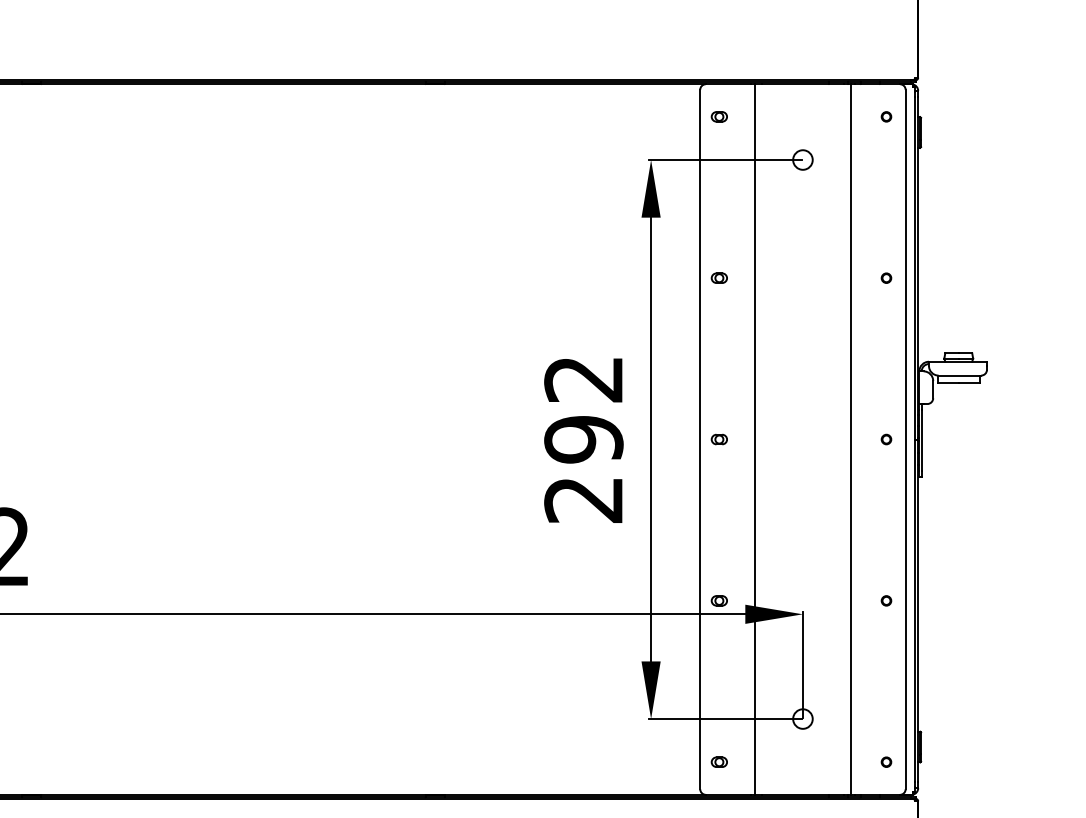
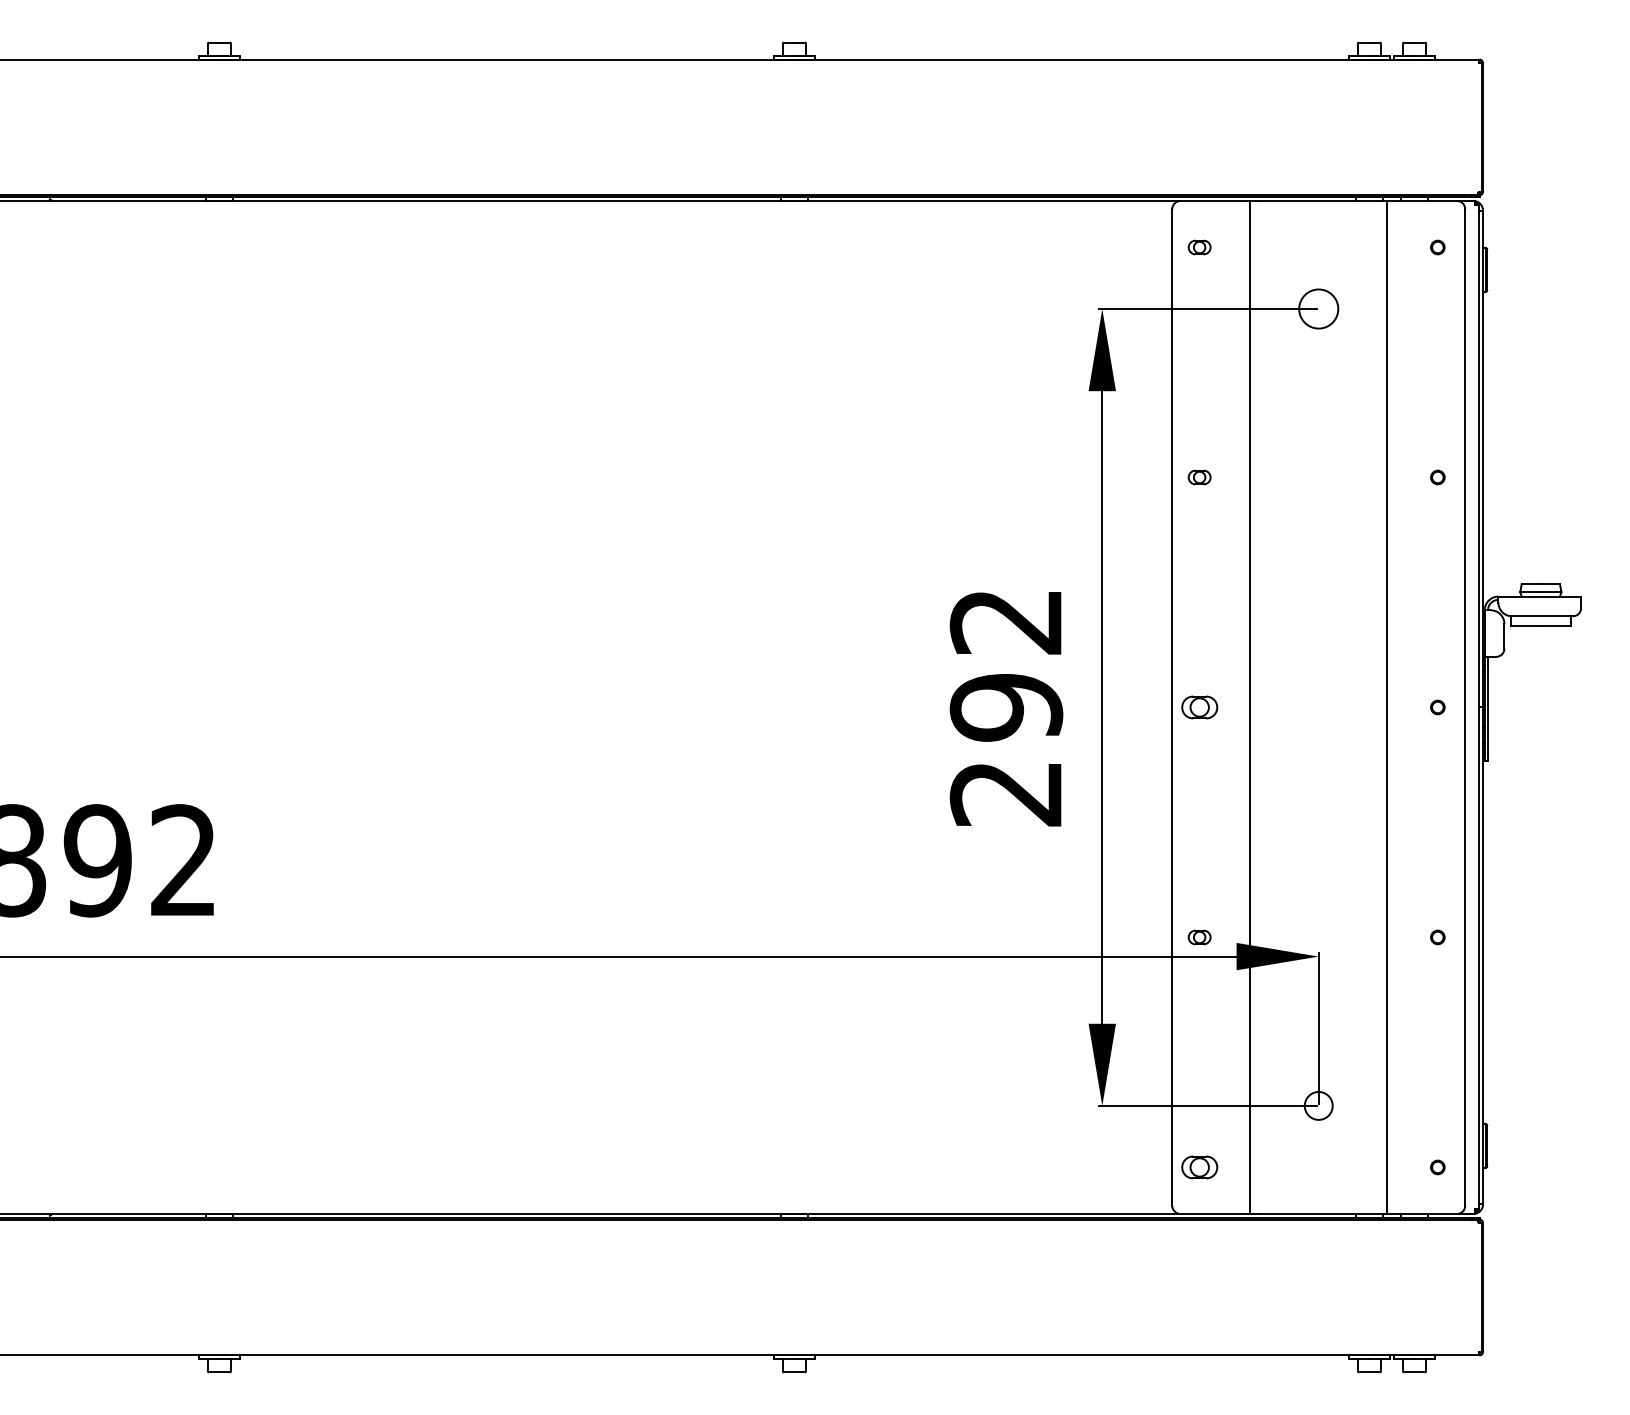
circle: (802, 160) -> (1318, 309), size x1.4
part: (719, 439) -> (1199, 707), size x1.6
part: (719, 762) -> (1199, 1167), size x1.6

